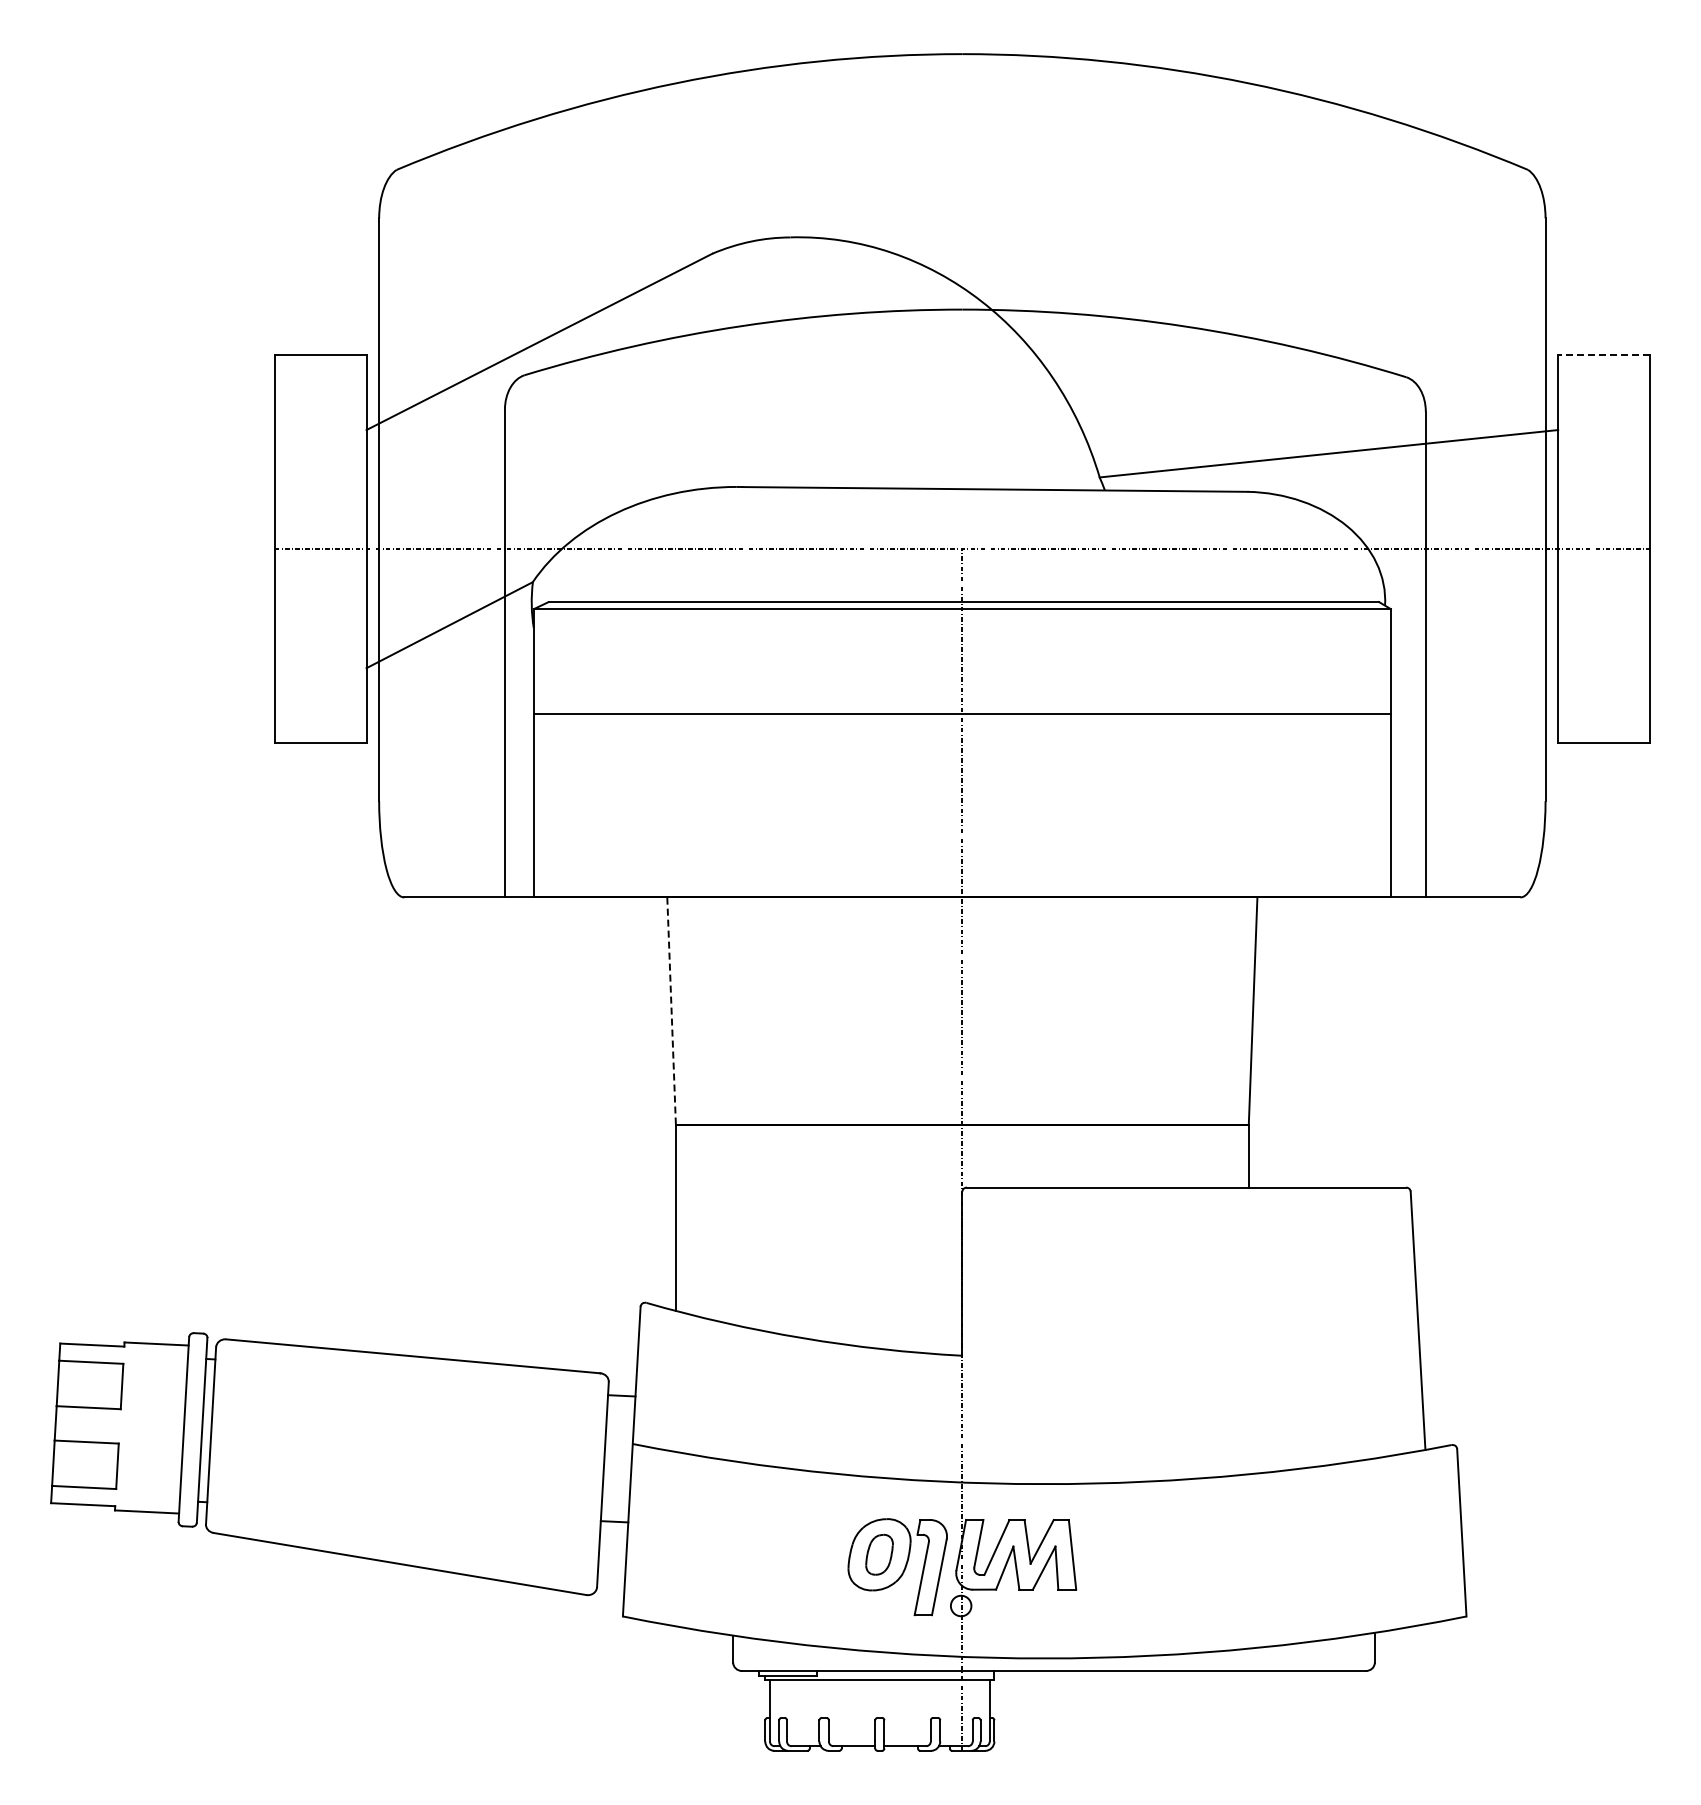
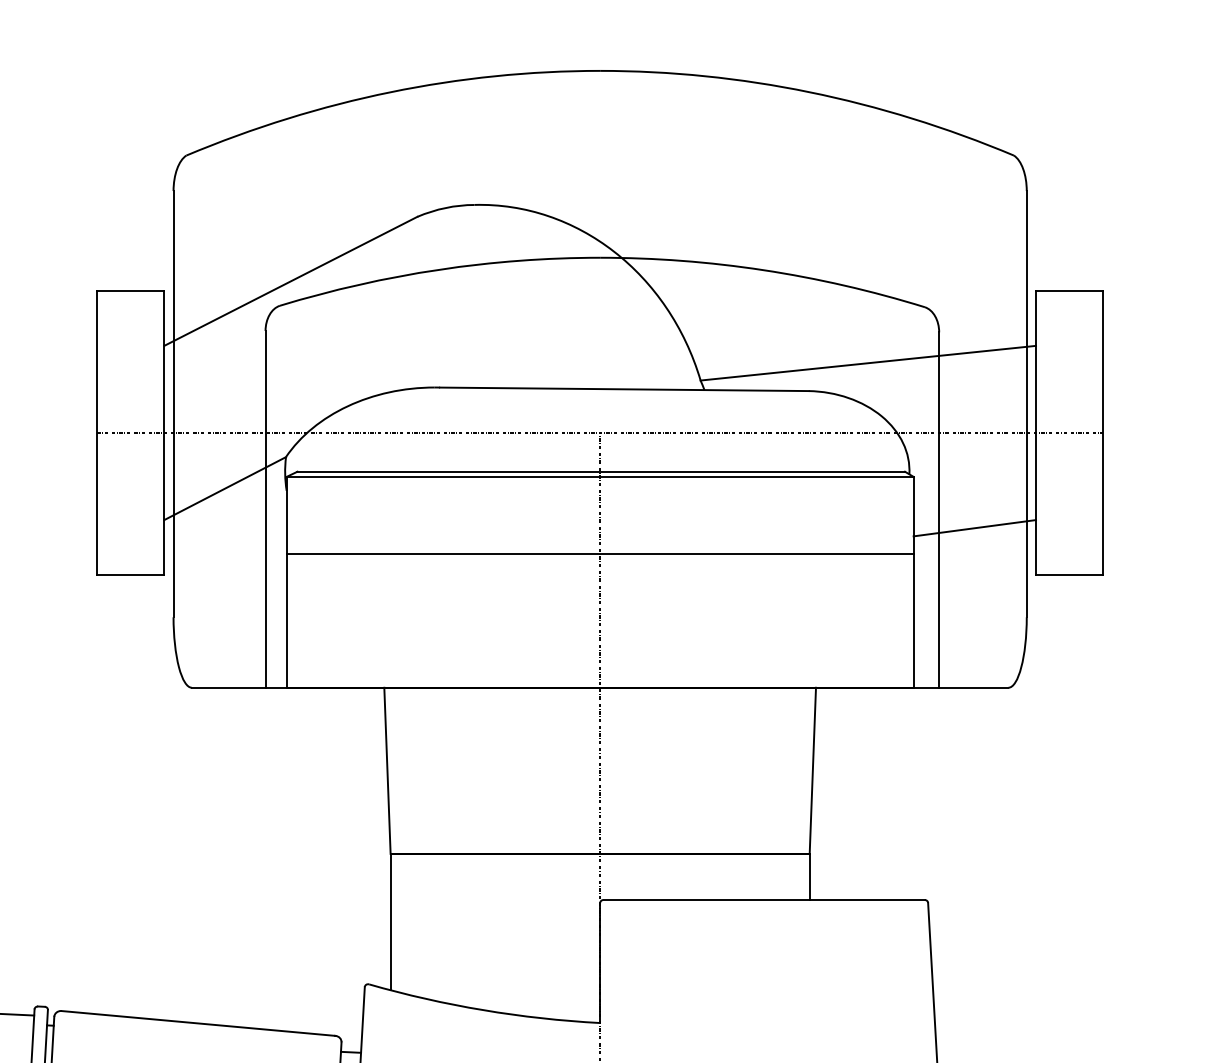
line: (1604, 354) -> (1069, 290), dashed -> solid
line: (1474, 679) -> (974, 528), added
line: (671, 1010) -> (387, 770), dashed -> solid

